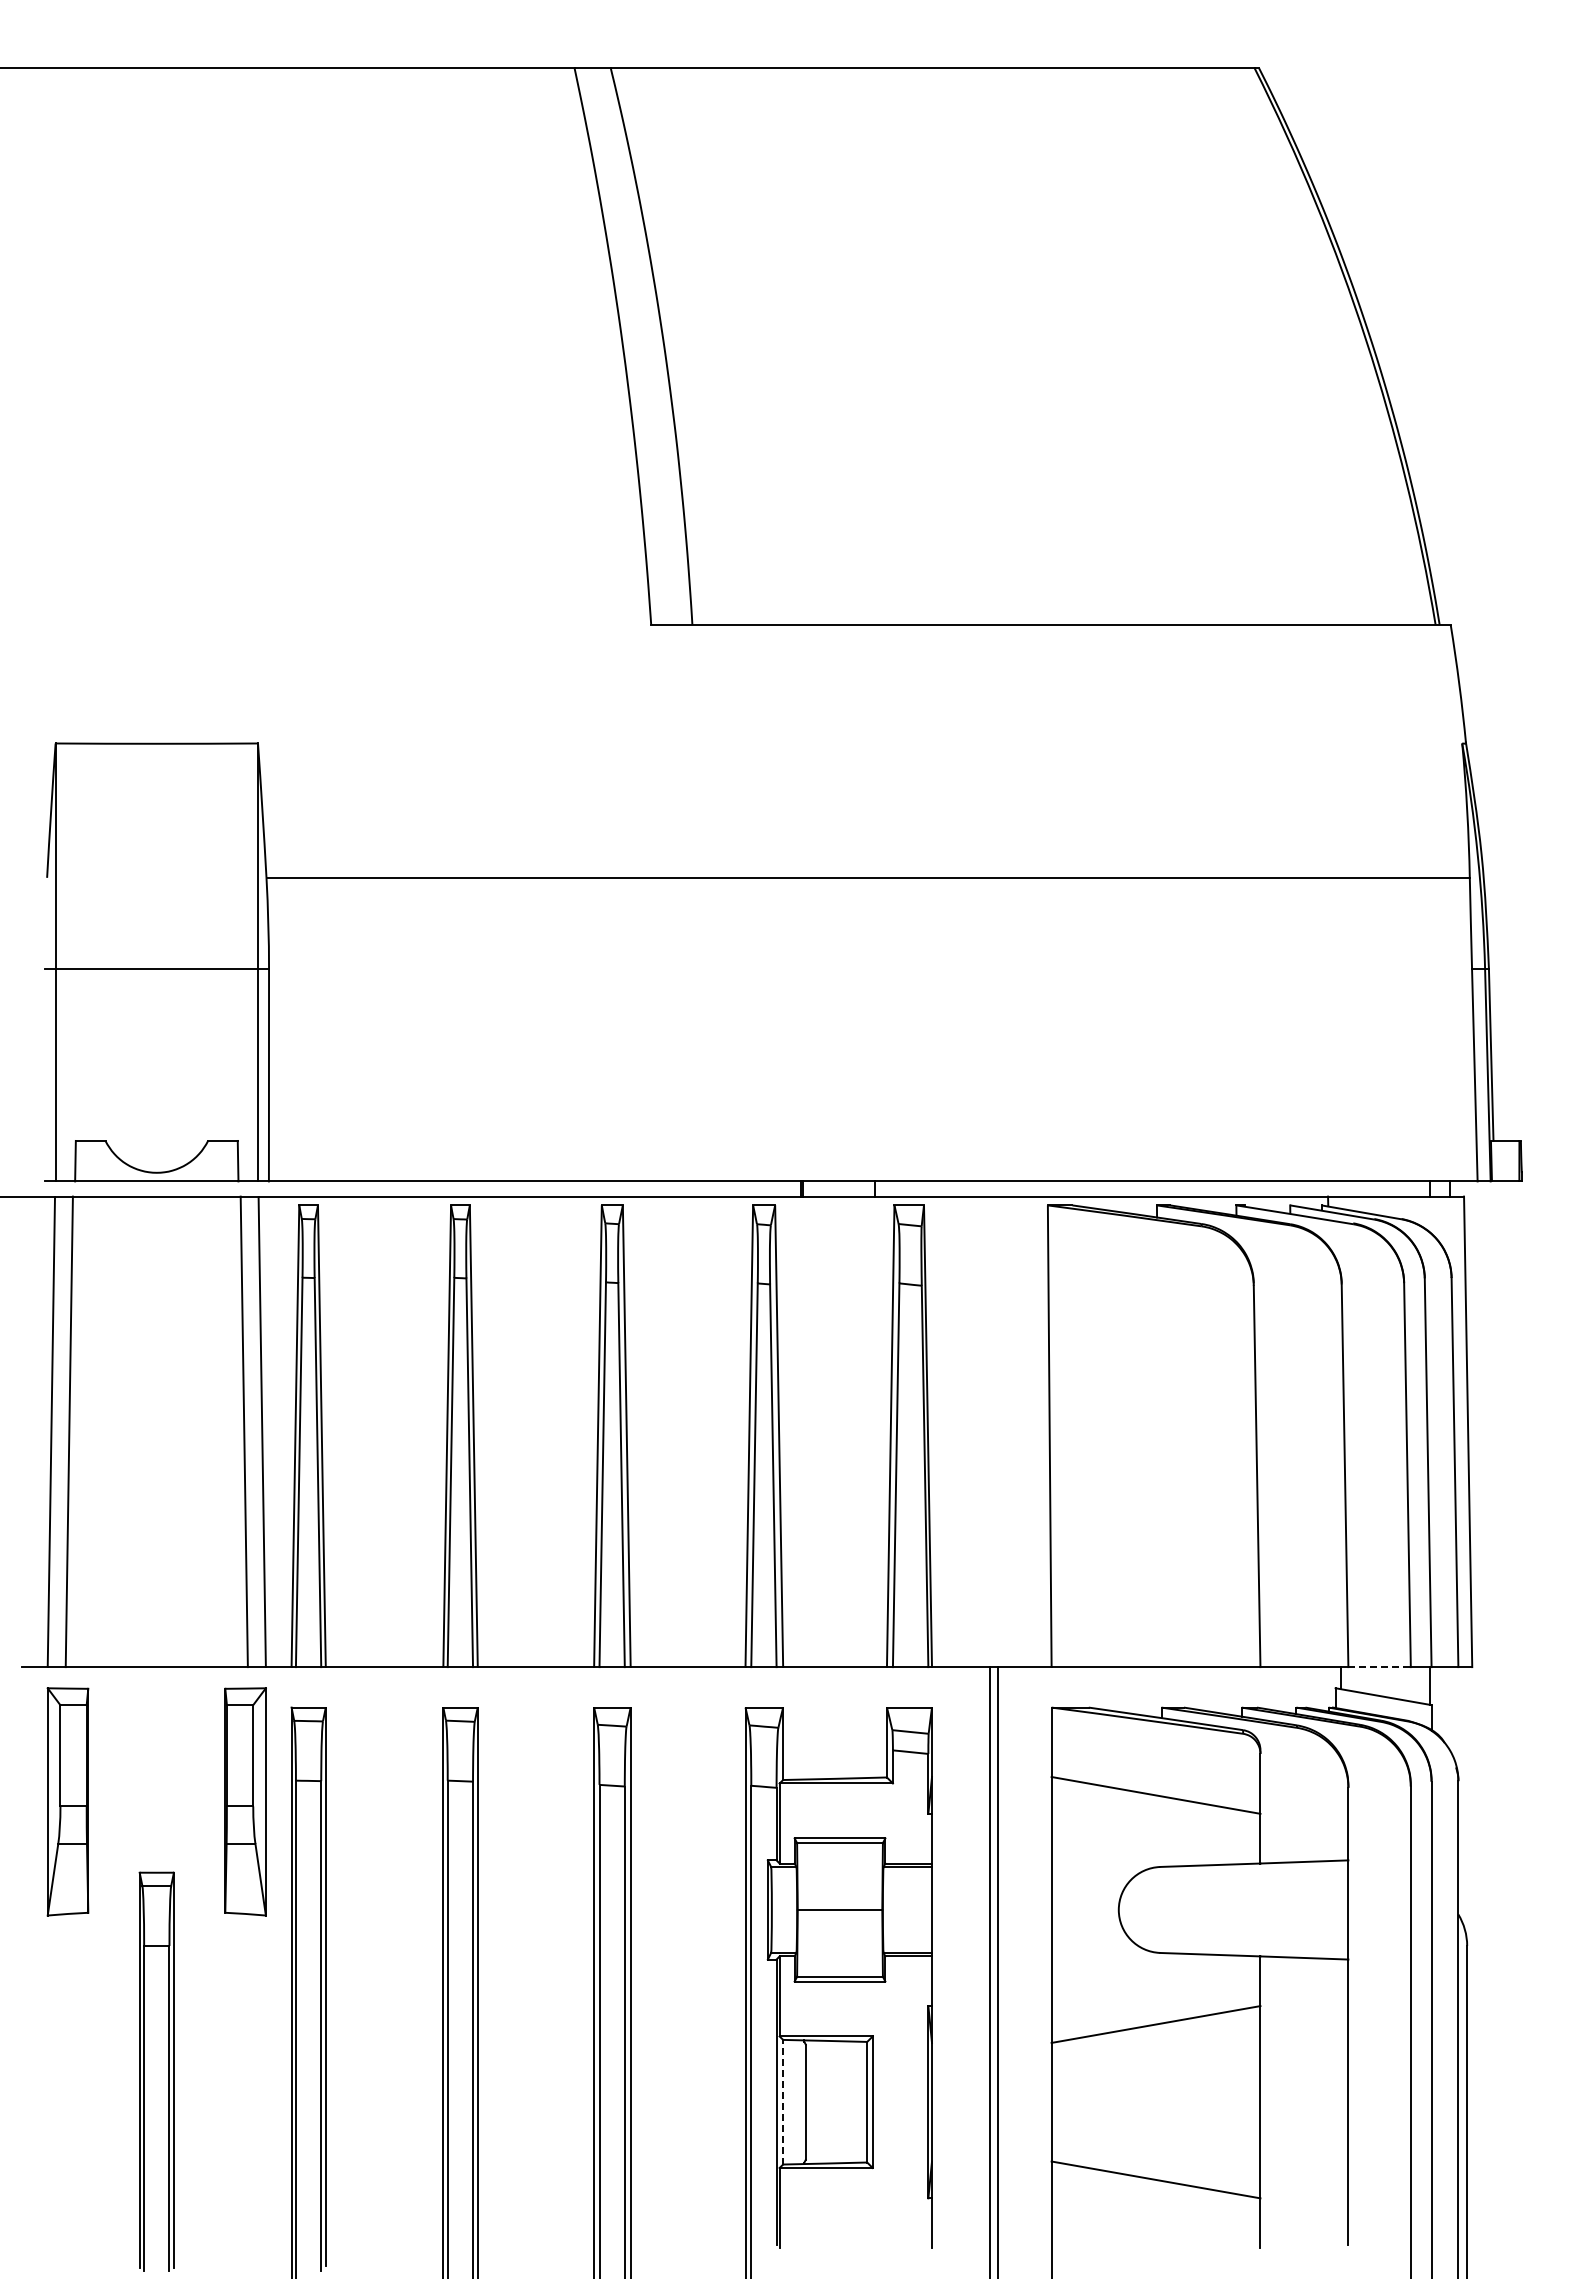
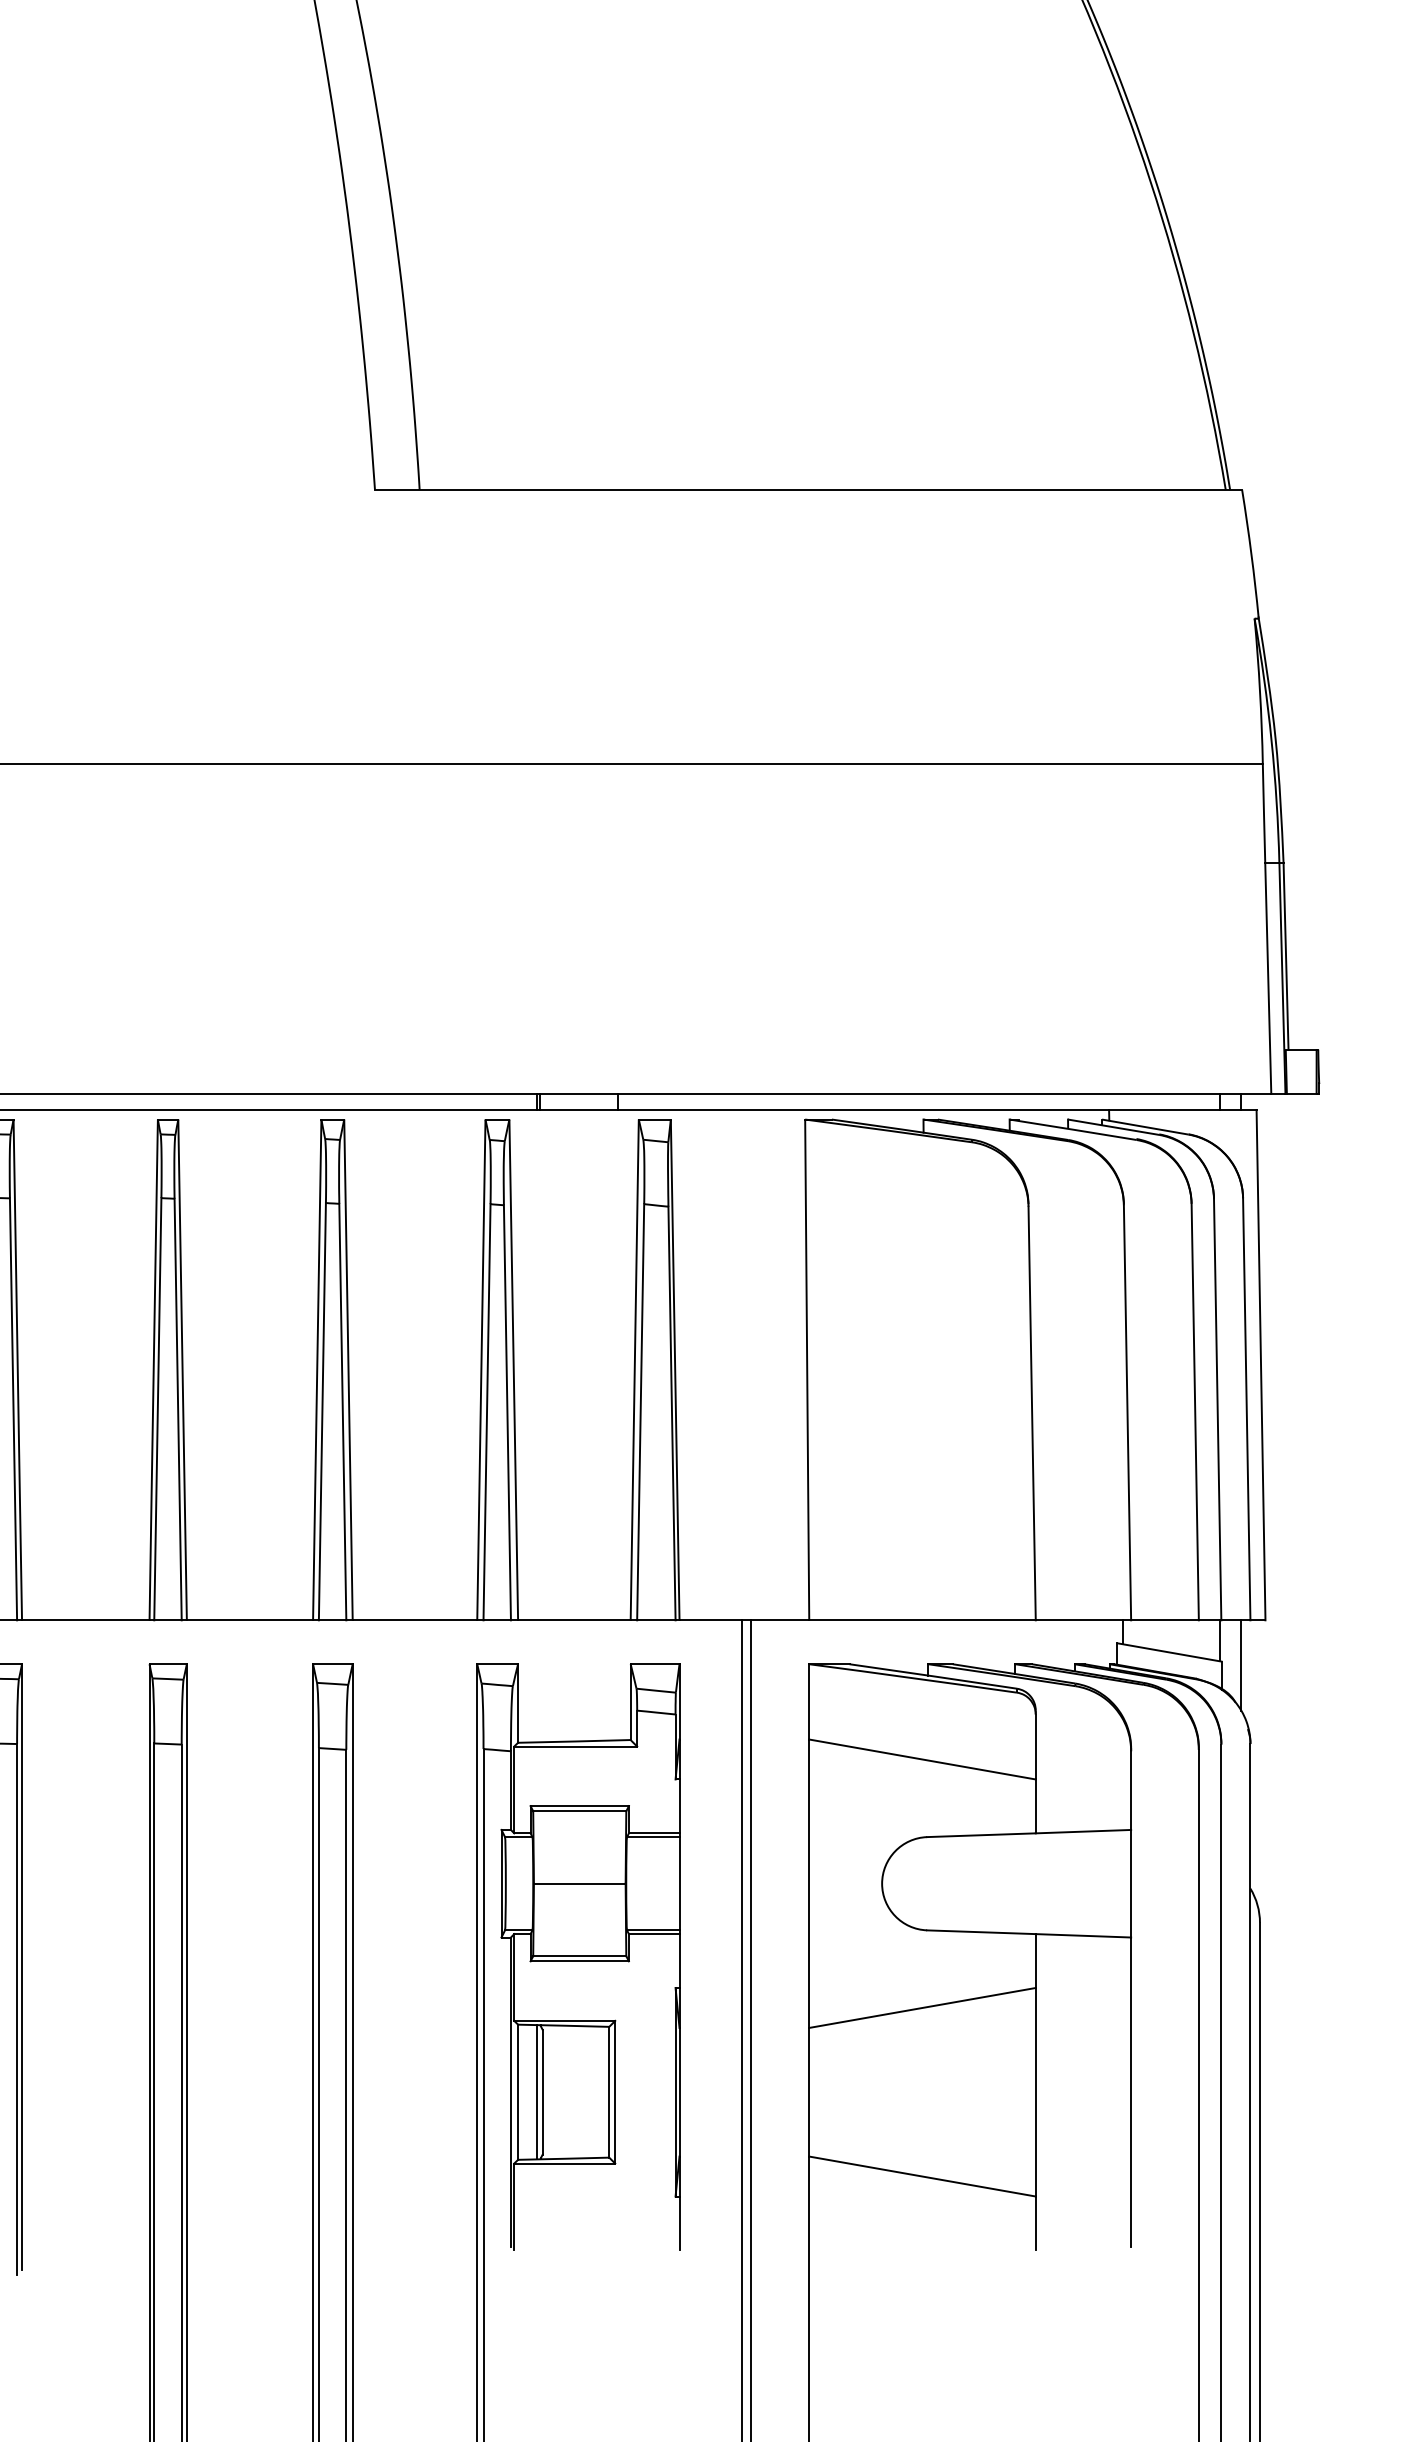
line: (1380, 1667) -> (1165, 1620), dashed -> solid
line: (1449, 1708) -> (1240, 1665), added
line: (783, 2101) -> (518, 2091), dashed -> solid
line: (800, 2102) -> (536, 2092), added

